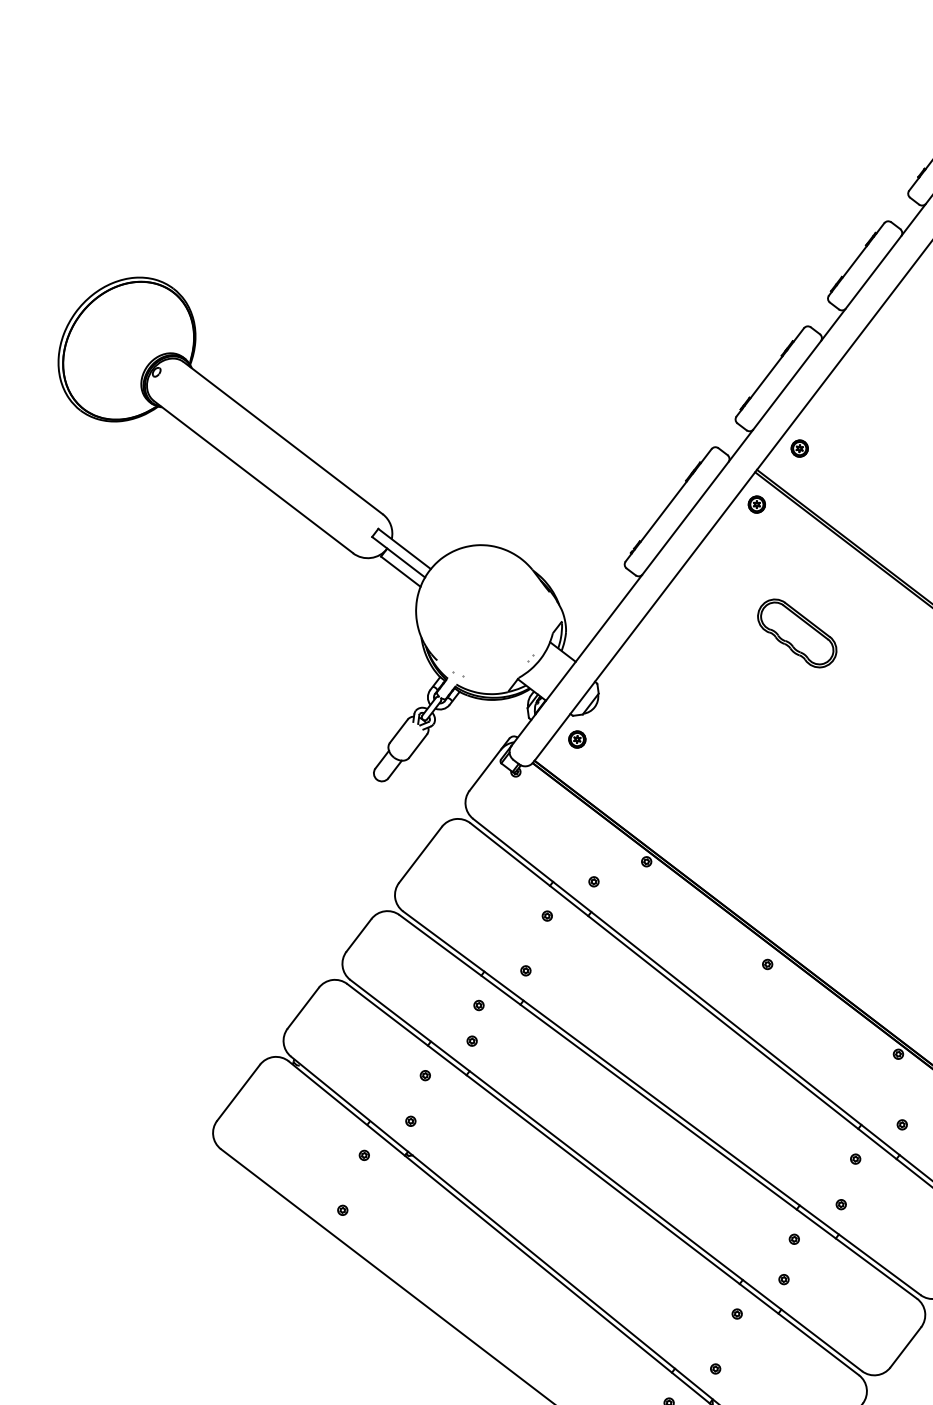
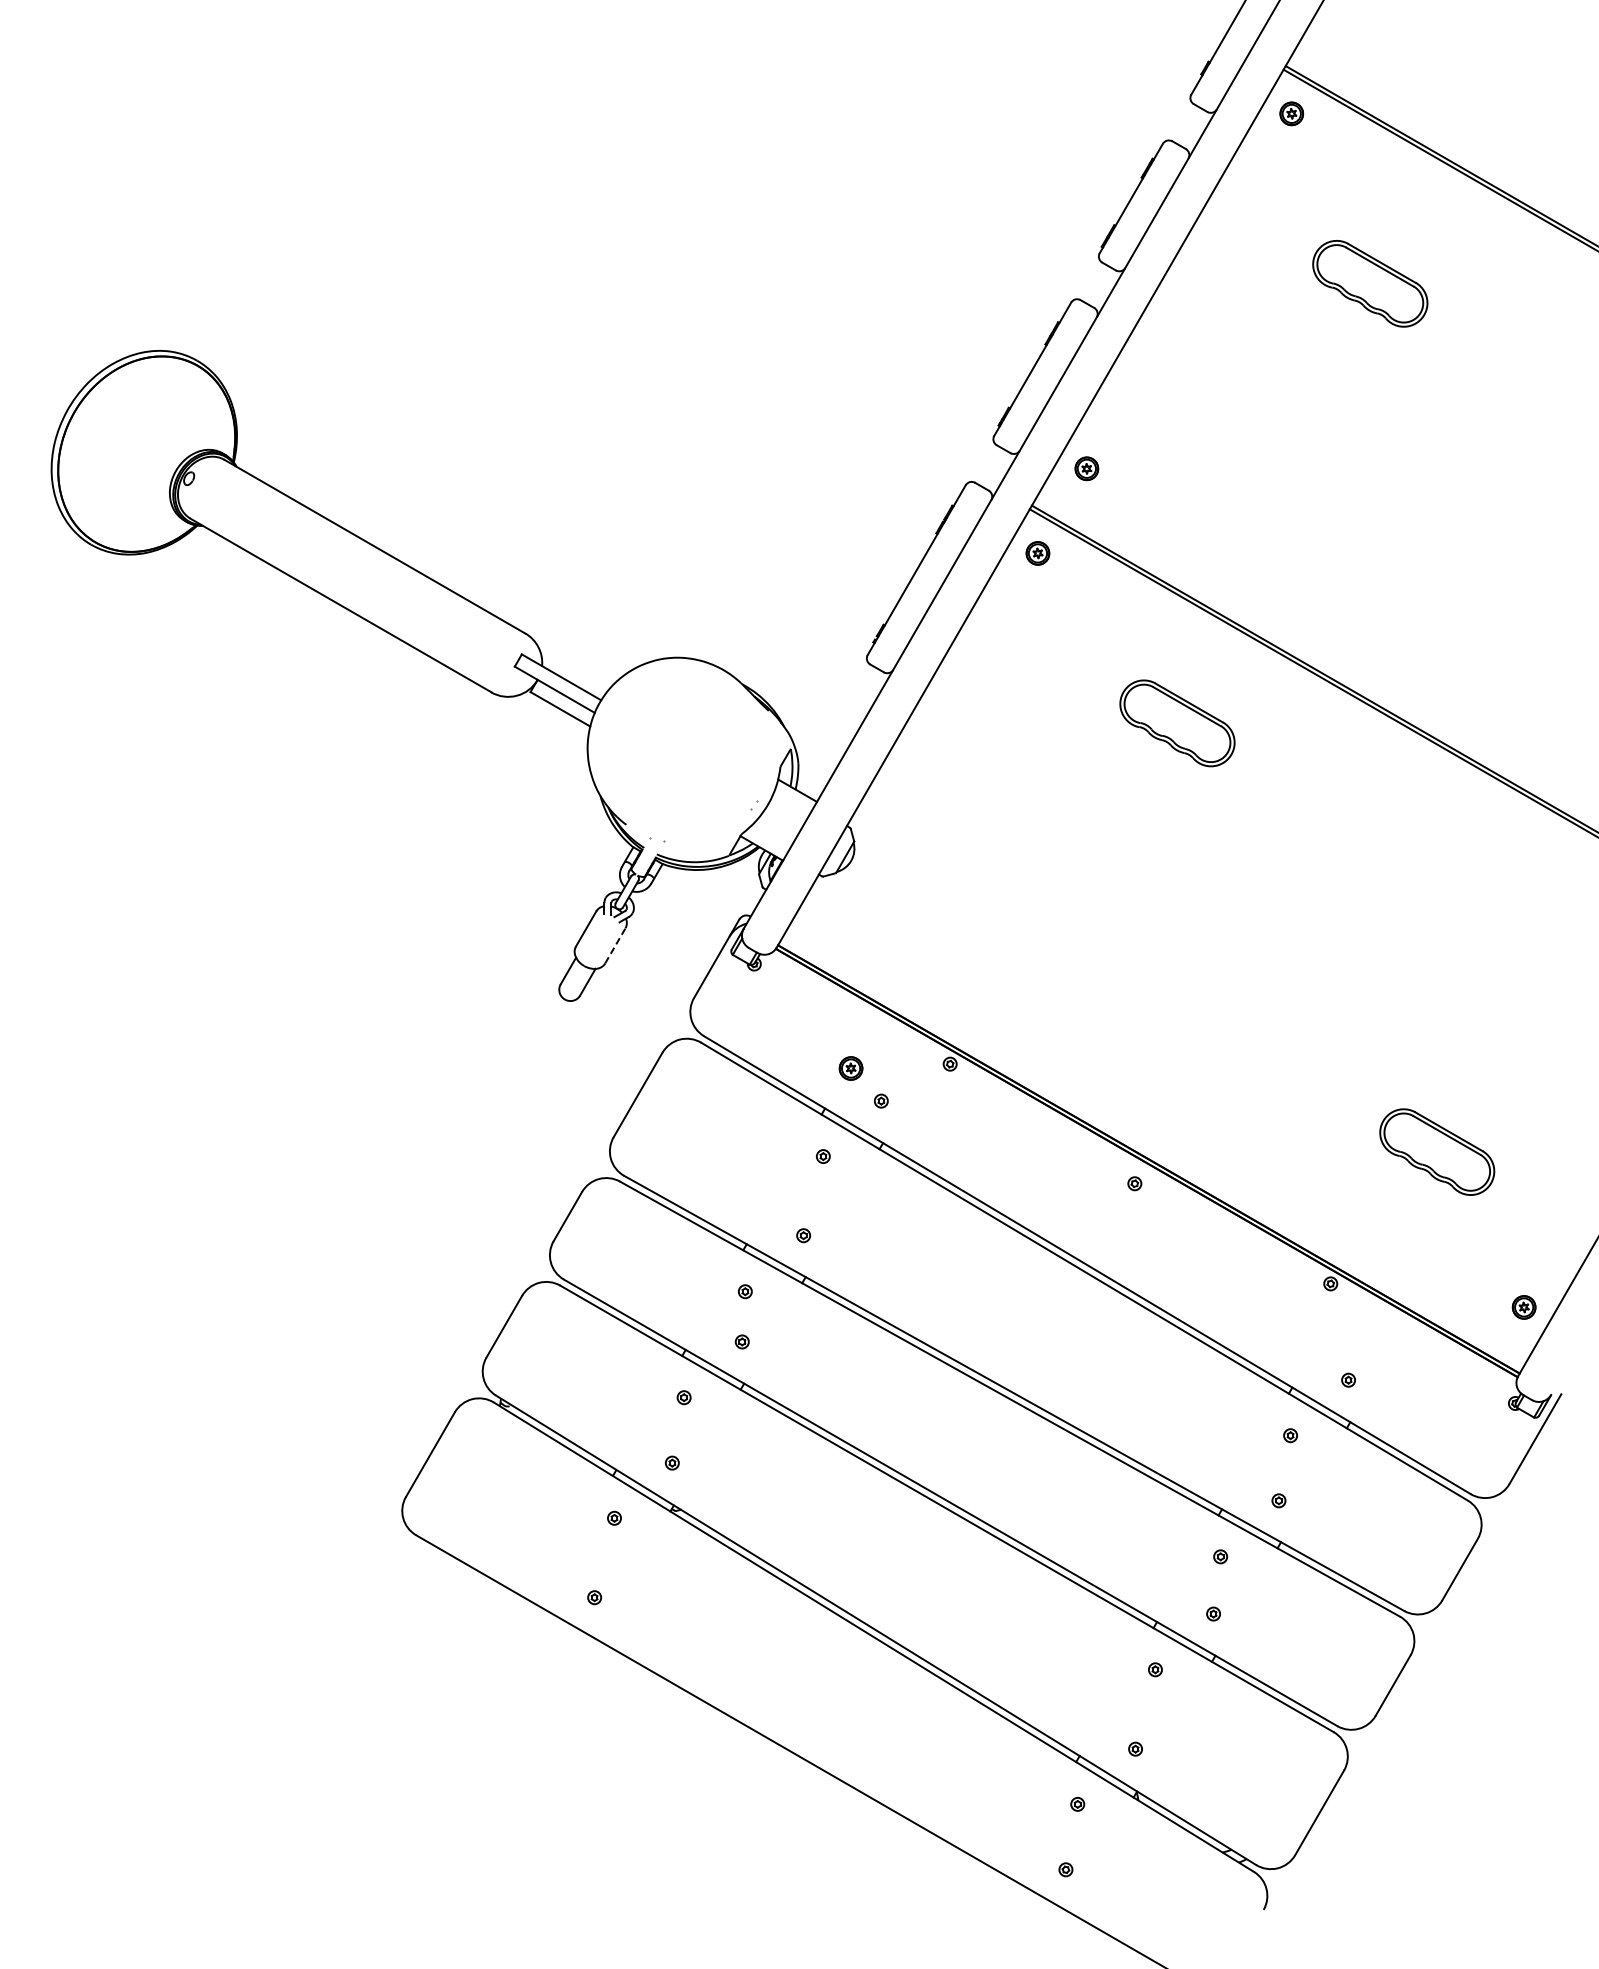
part: (797, 633) -> (1177, 723), moved
part: (576, 739) -> (850, 1068), moved
line: (418, 745) -> (615, 945), solid -> dashed

